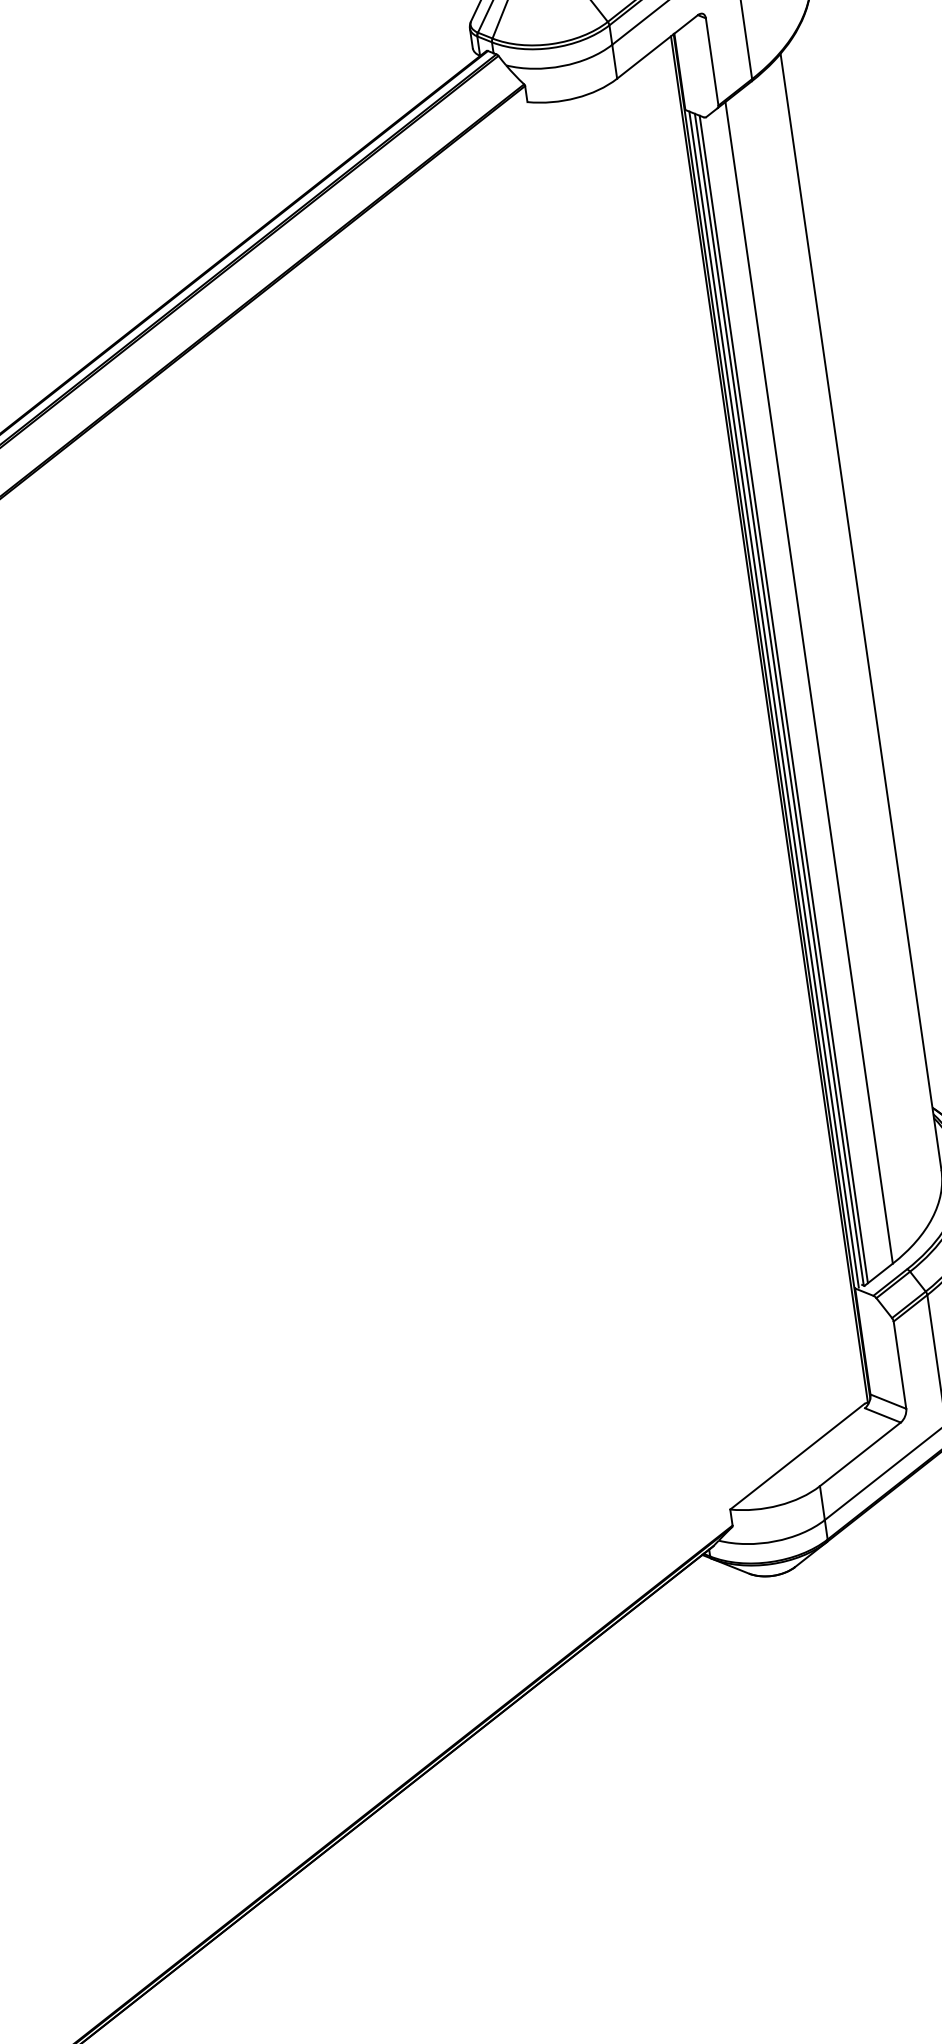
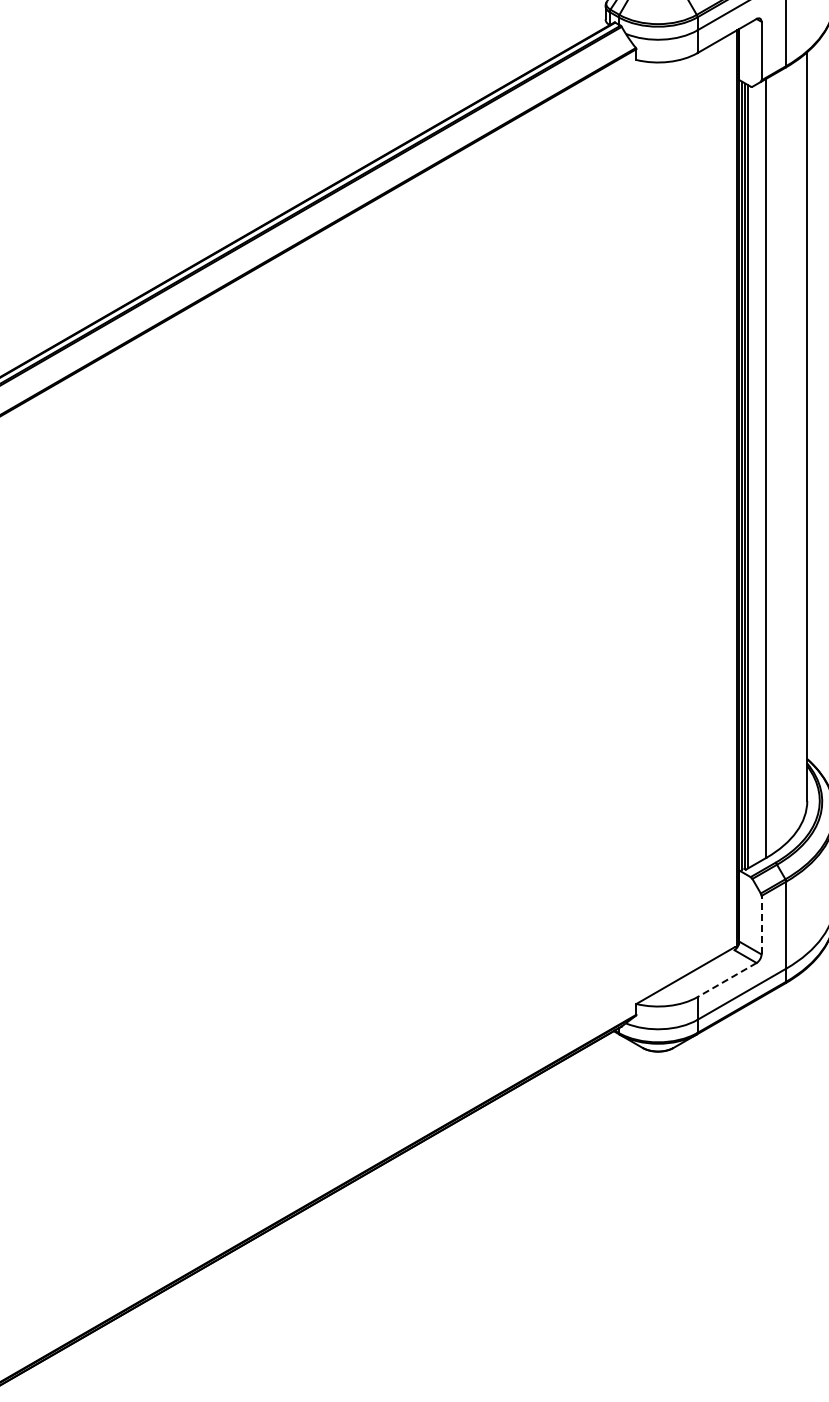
line: (899, 1364) -> (761, 924), solid -> dashed
line: (859, 1455) -> (726, 980), solid -> dashed

